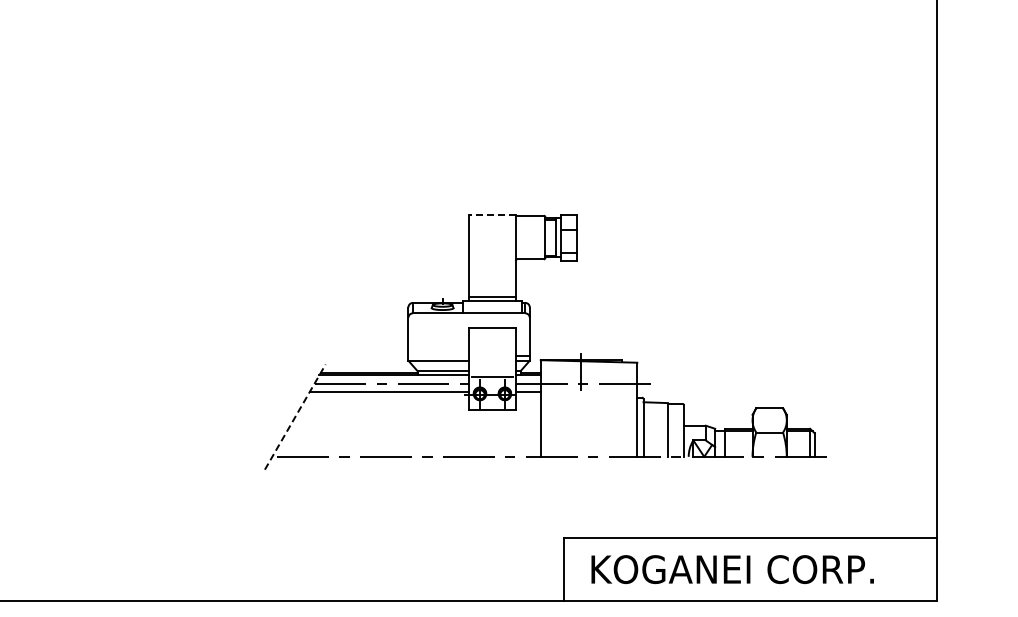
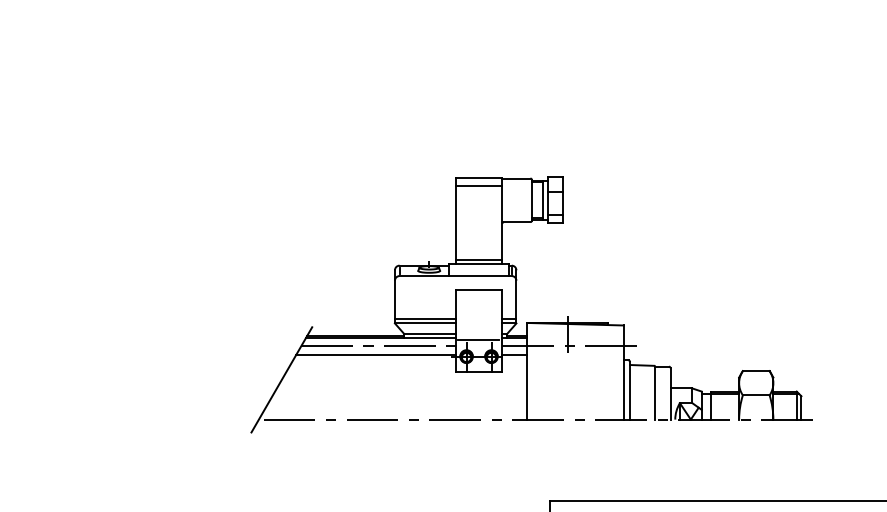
line: (491, 215) -> (478, 178), dashed -> solid
line: (492, 223) -> (479, 186), added
line: (438, 356) -> (425, 319), added
line: (295, 417) -> (282, 380), dashed -> solid

